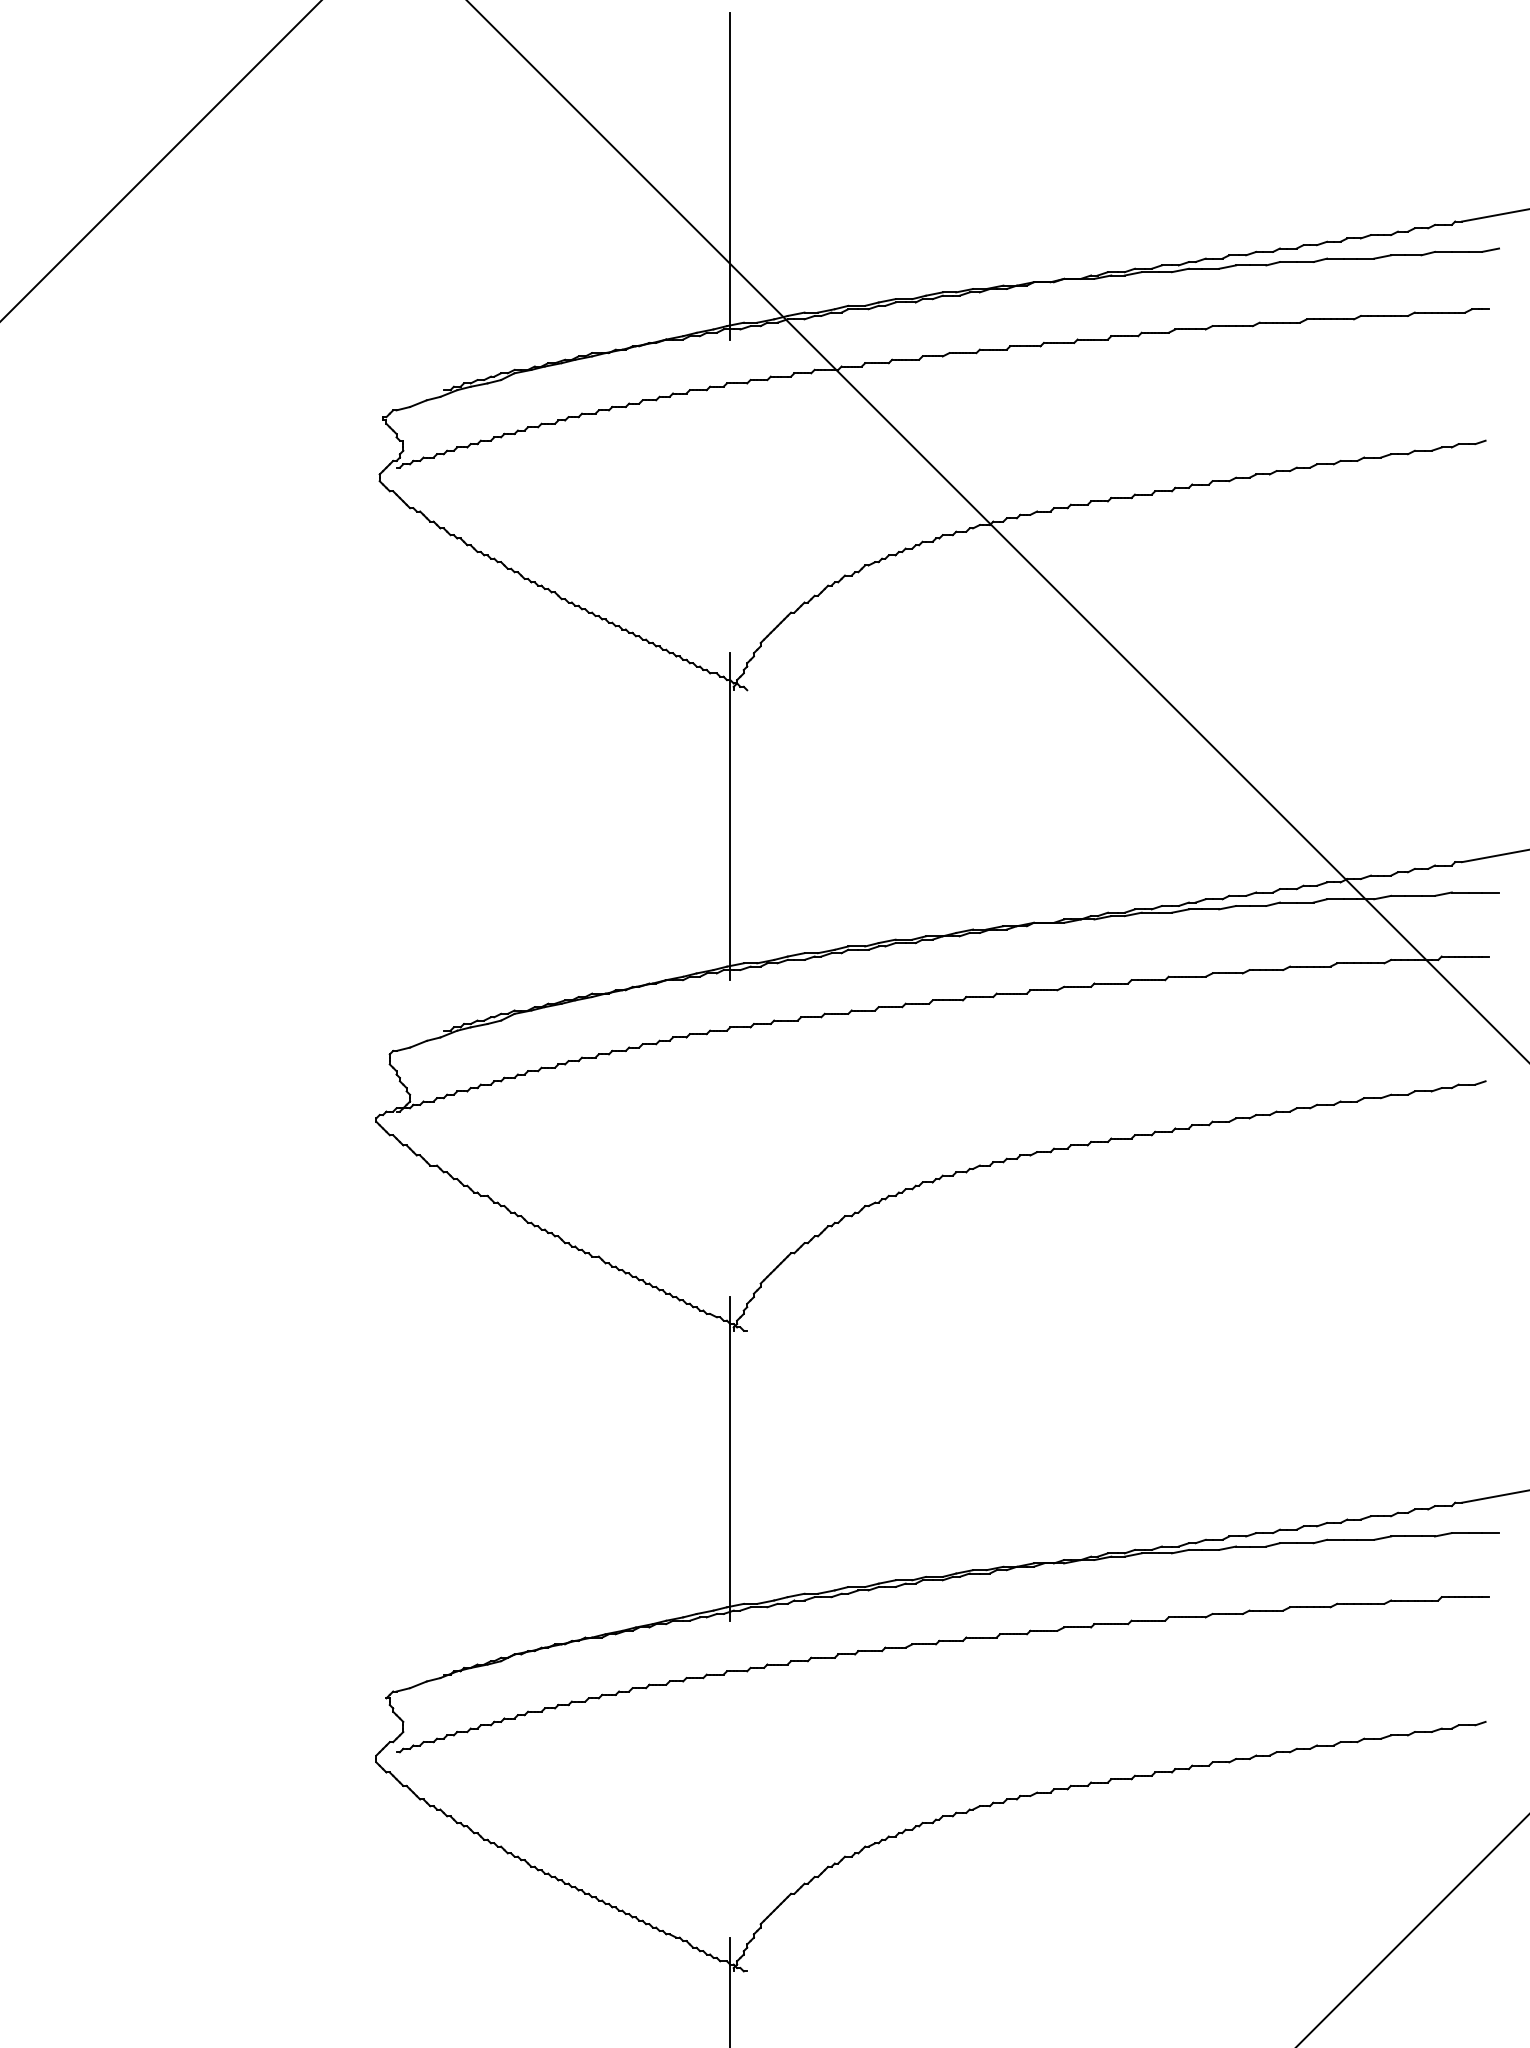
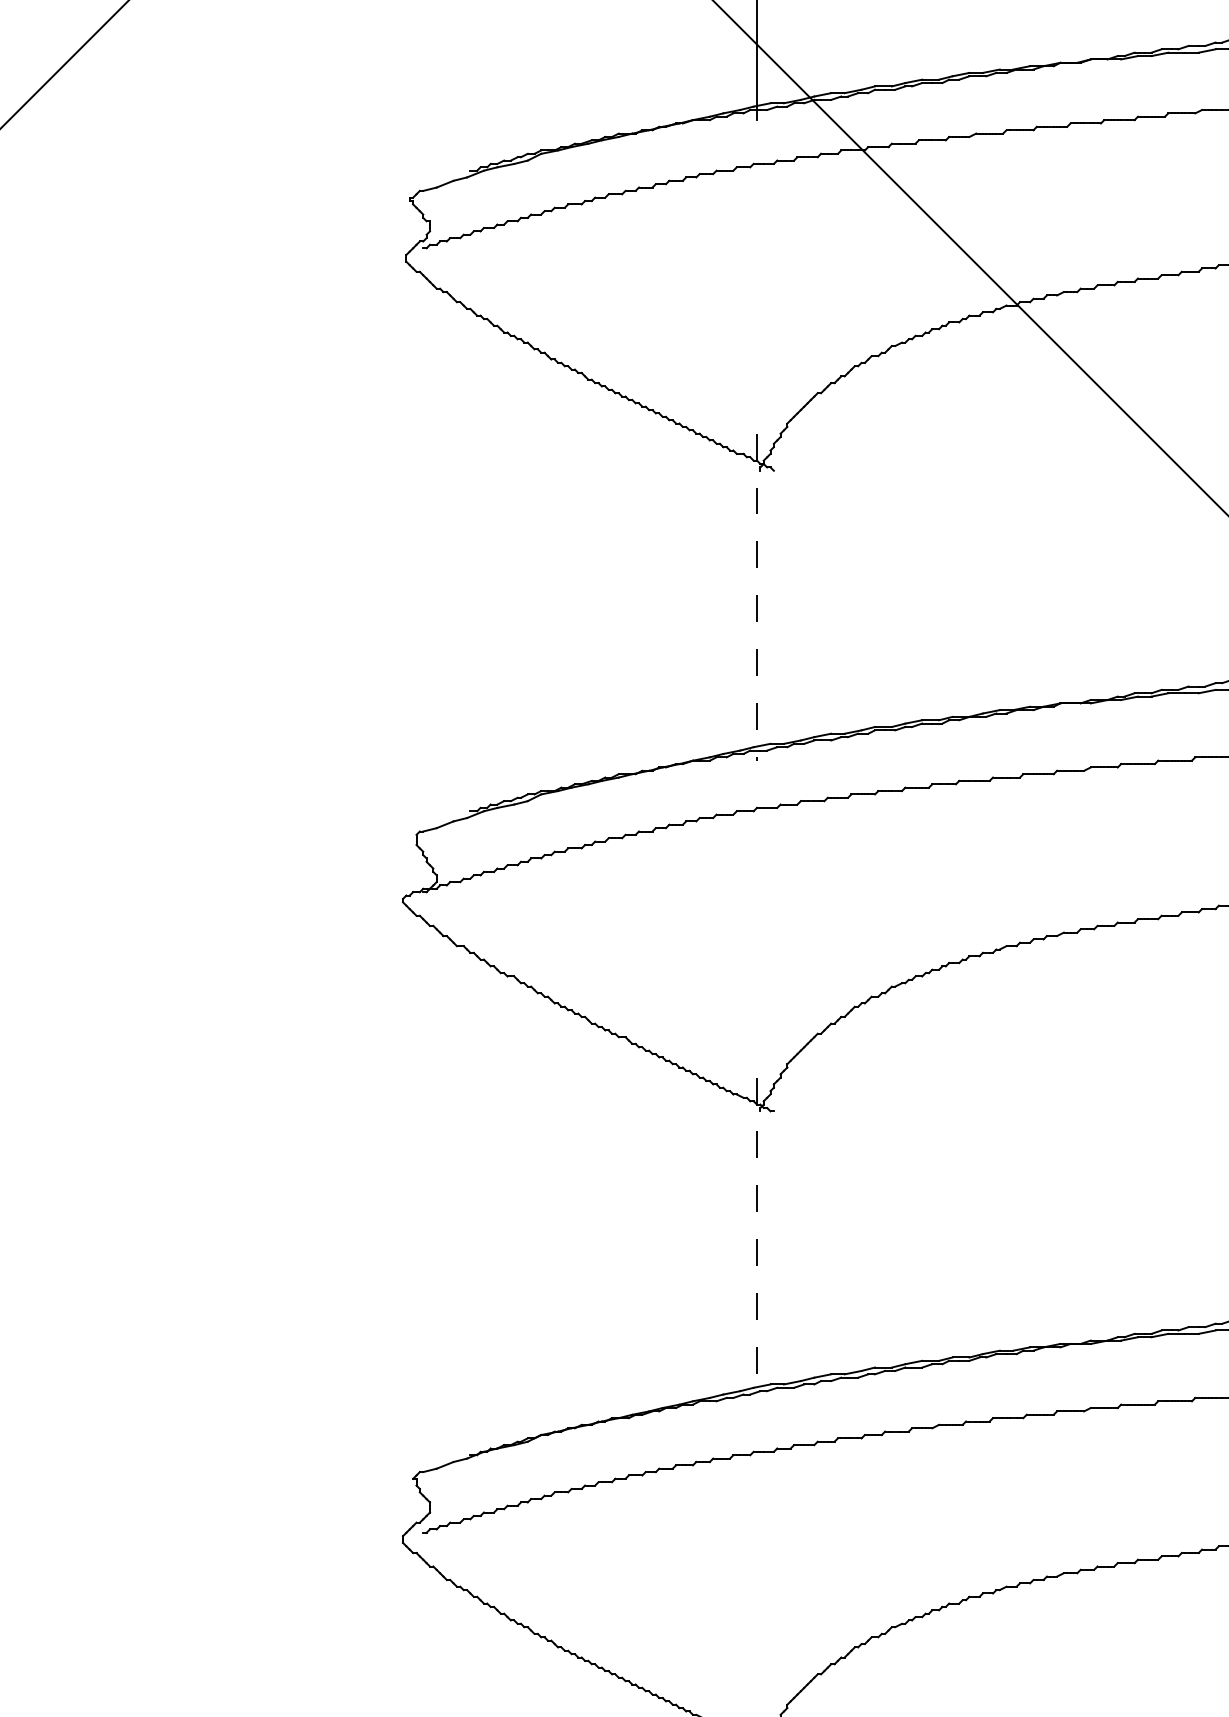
line: (730, 816) -> (757, 597), solid -> dashed
line: (730, 1458) -> (757, 1239), solid -> dashed

